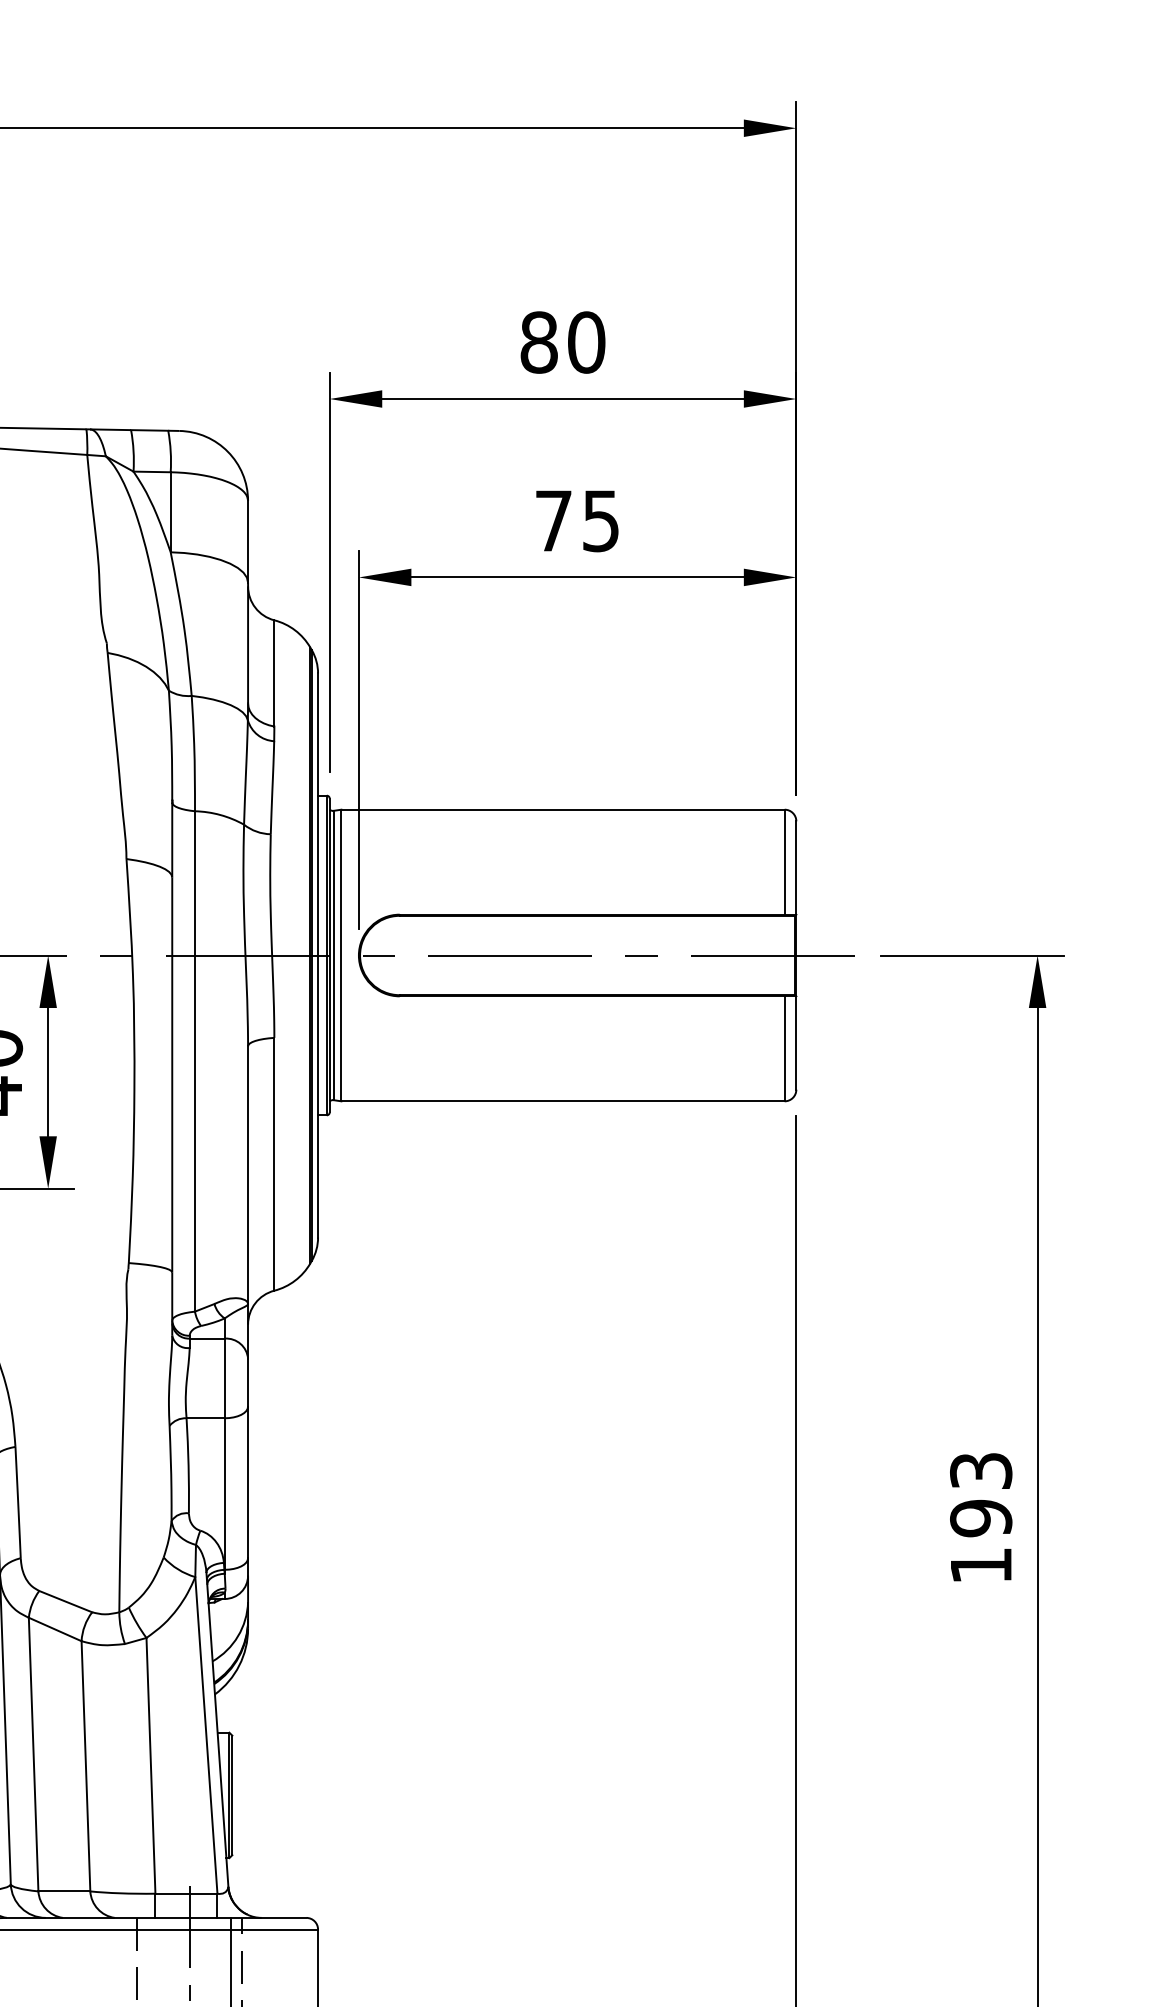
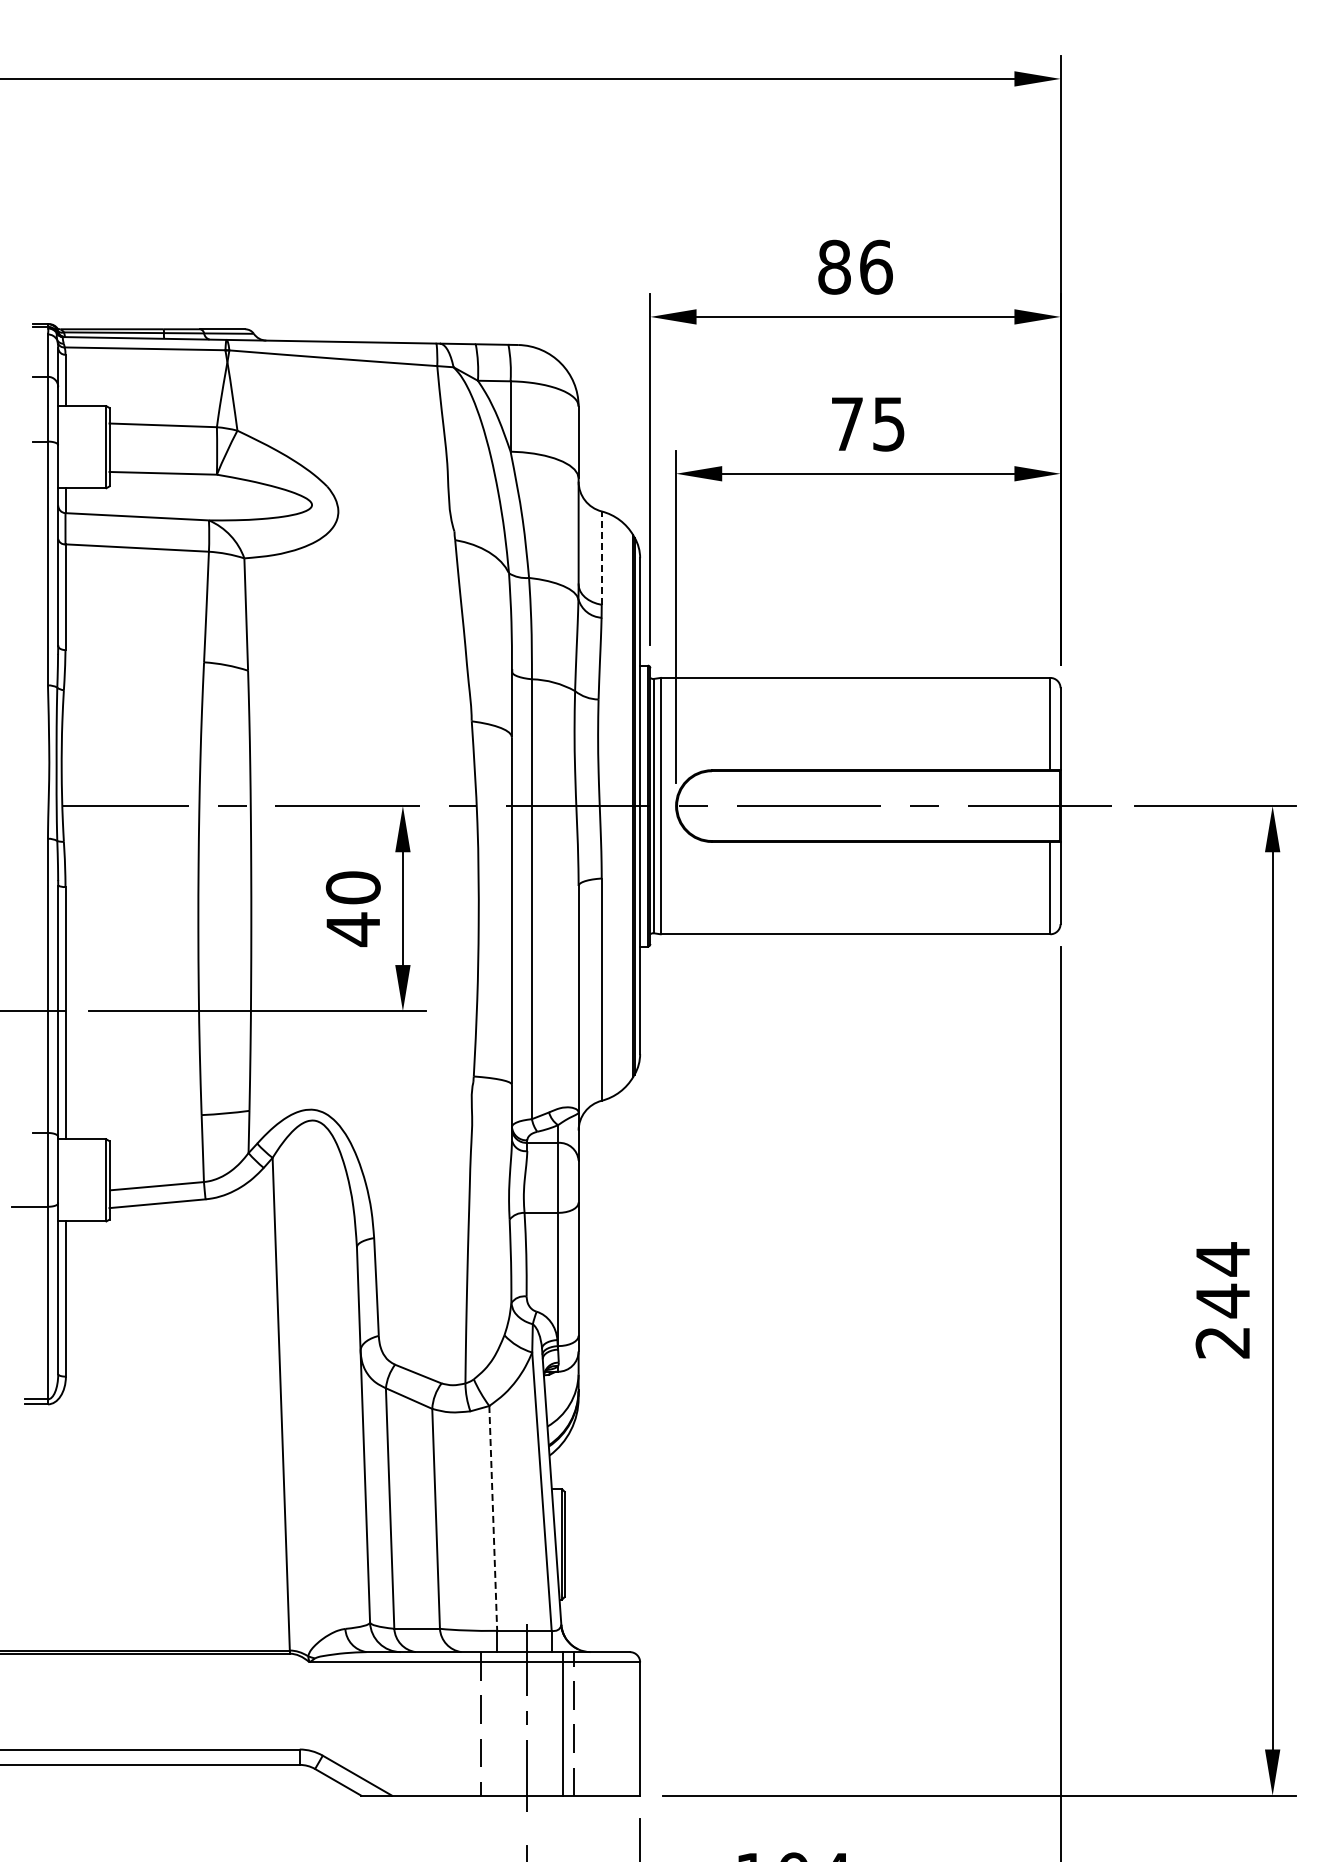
text: (585, 341) -> (875, 266), 80 -> 86
line: (274, 673) -> (601, 558), solid -> dashed
text: (980, 1517) -> (1222, 1300), 193 -> 244
line: (151, 1765) -> (493, 1518), solid -> dashed

